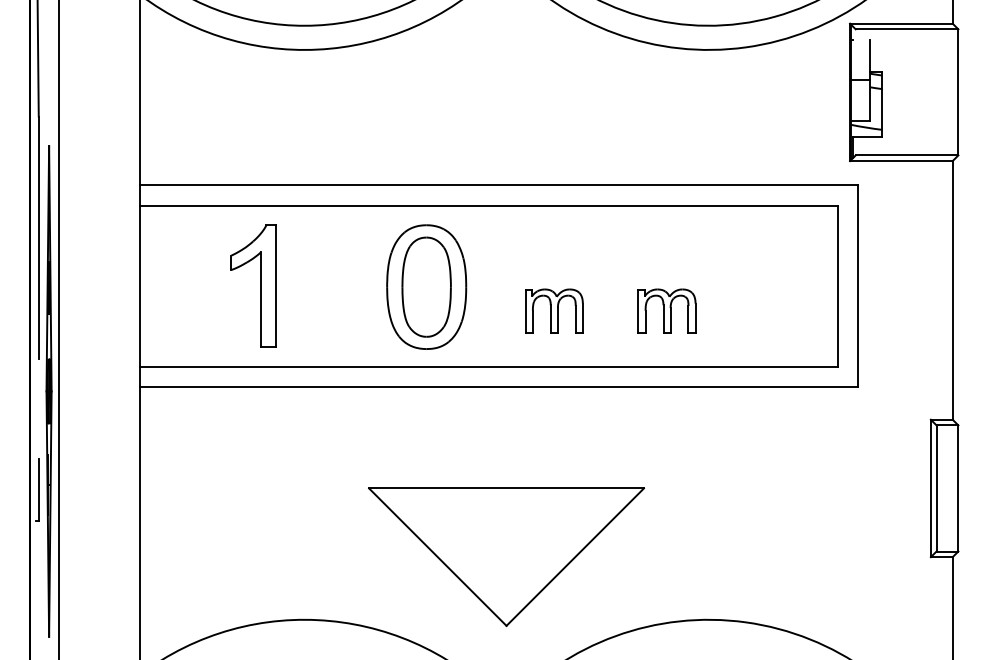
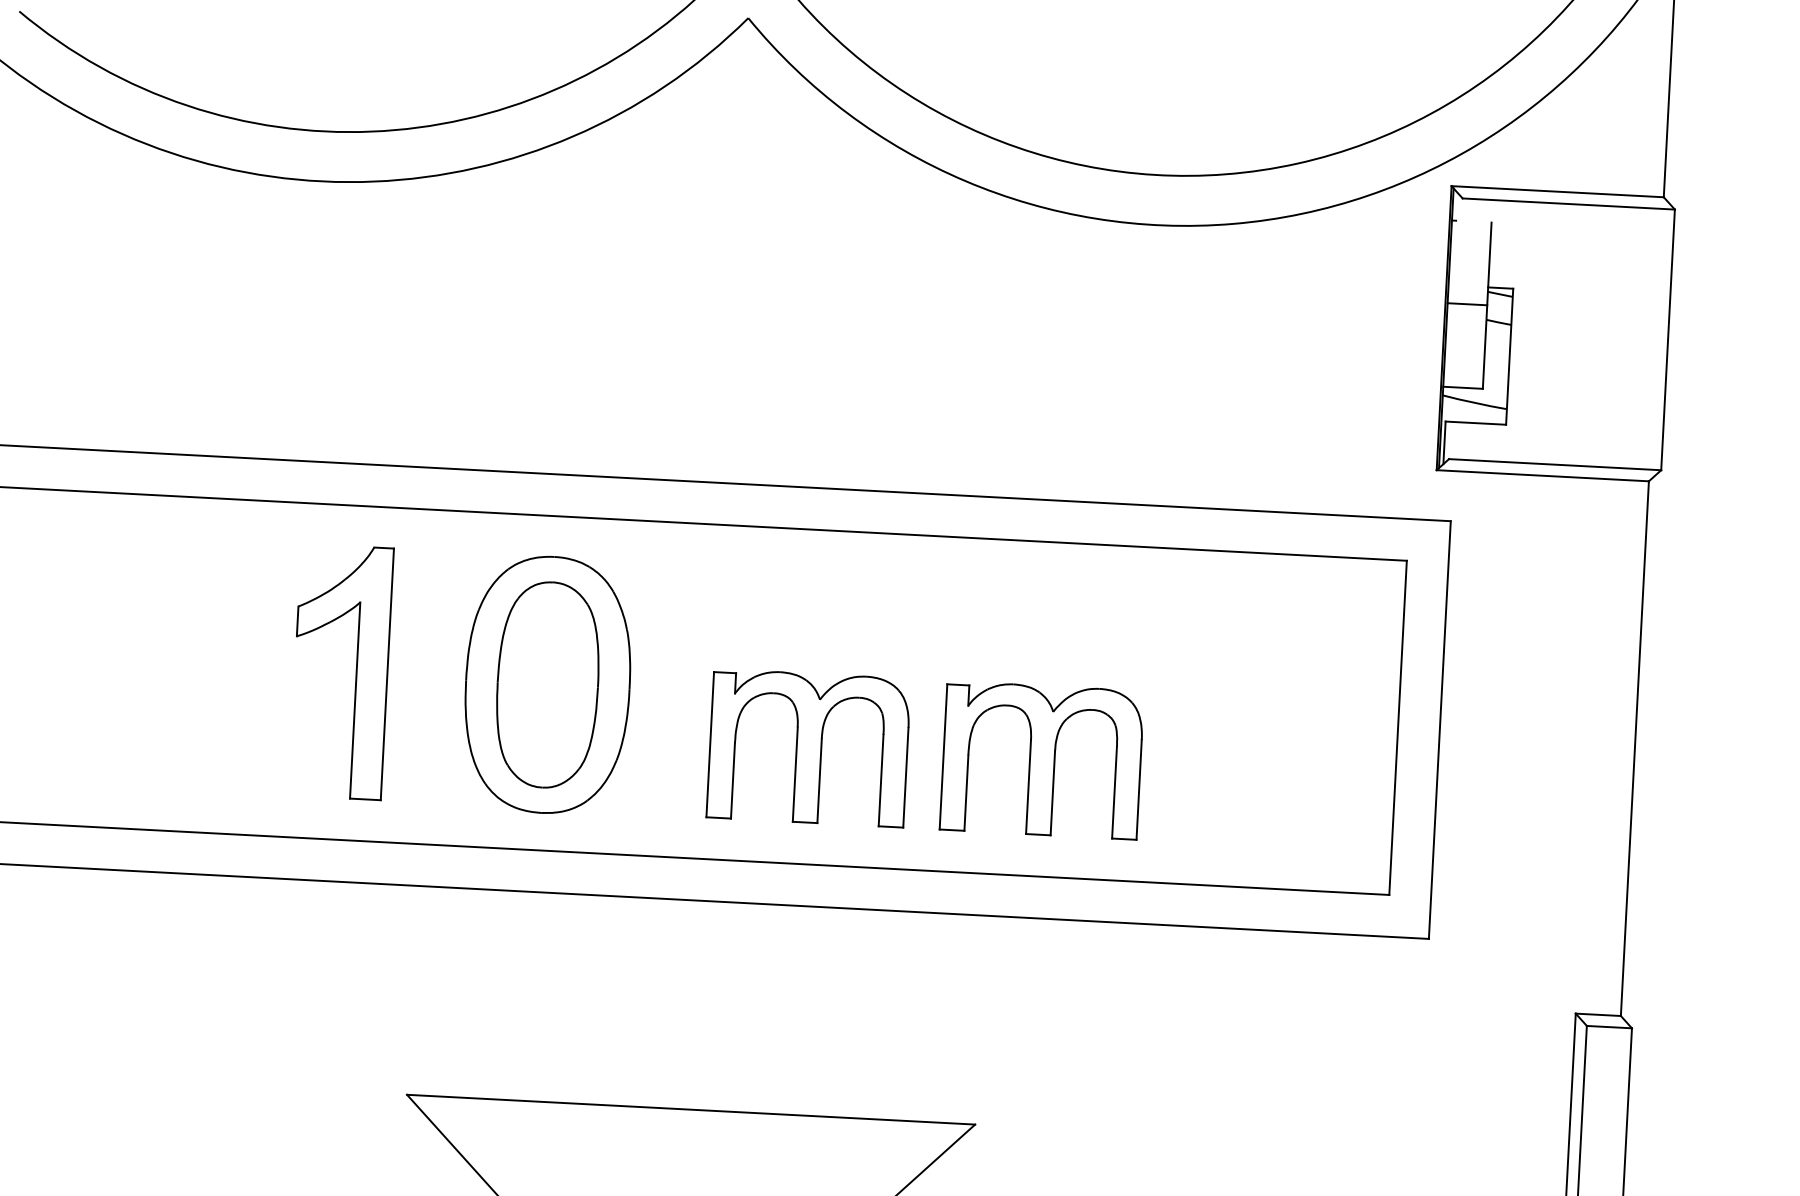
part: (260, 285) -> (355, 671), moved
part: (554, 310) -> (809, 747), size x1.67
part: (666, 310) -> (1041, 759), size x1.67

